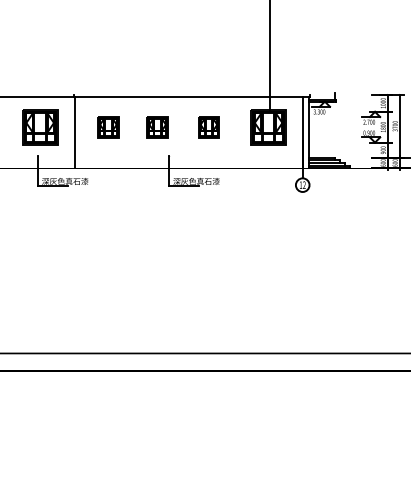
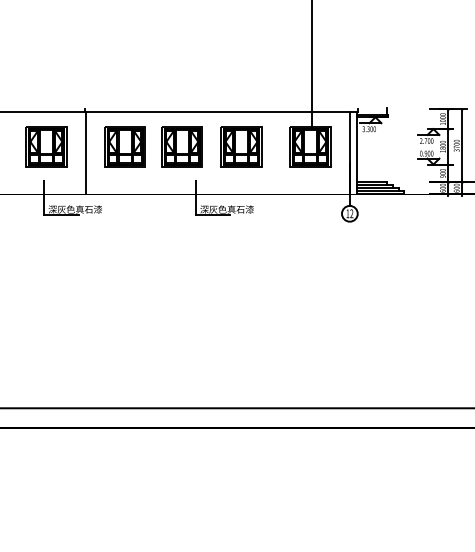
part: (108, 127) -> (125, 147), size x1.67
part: (157, 127) -> (182, 147), size x1.67
part: (208, 127) -> (240, 147), size x1.67

